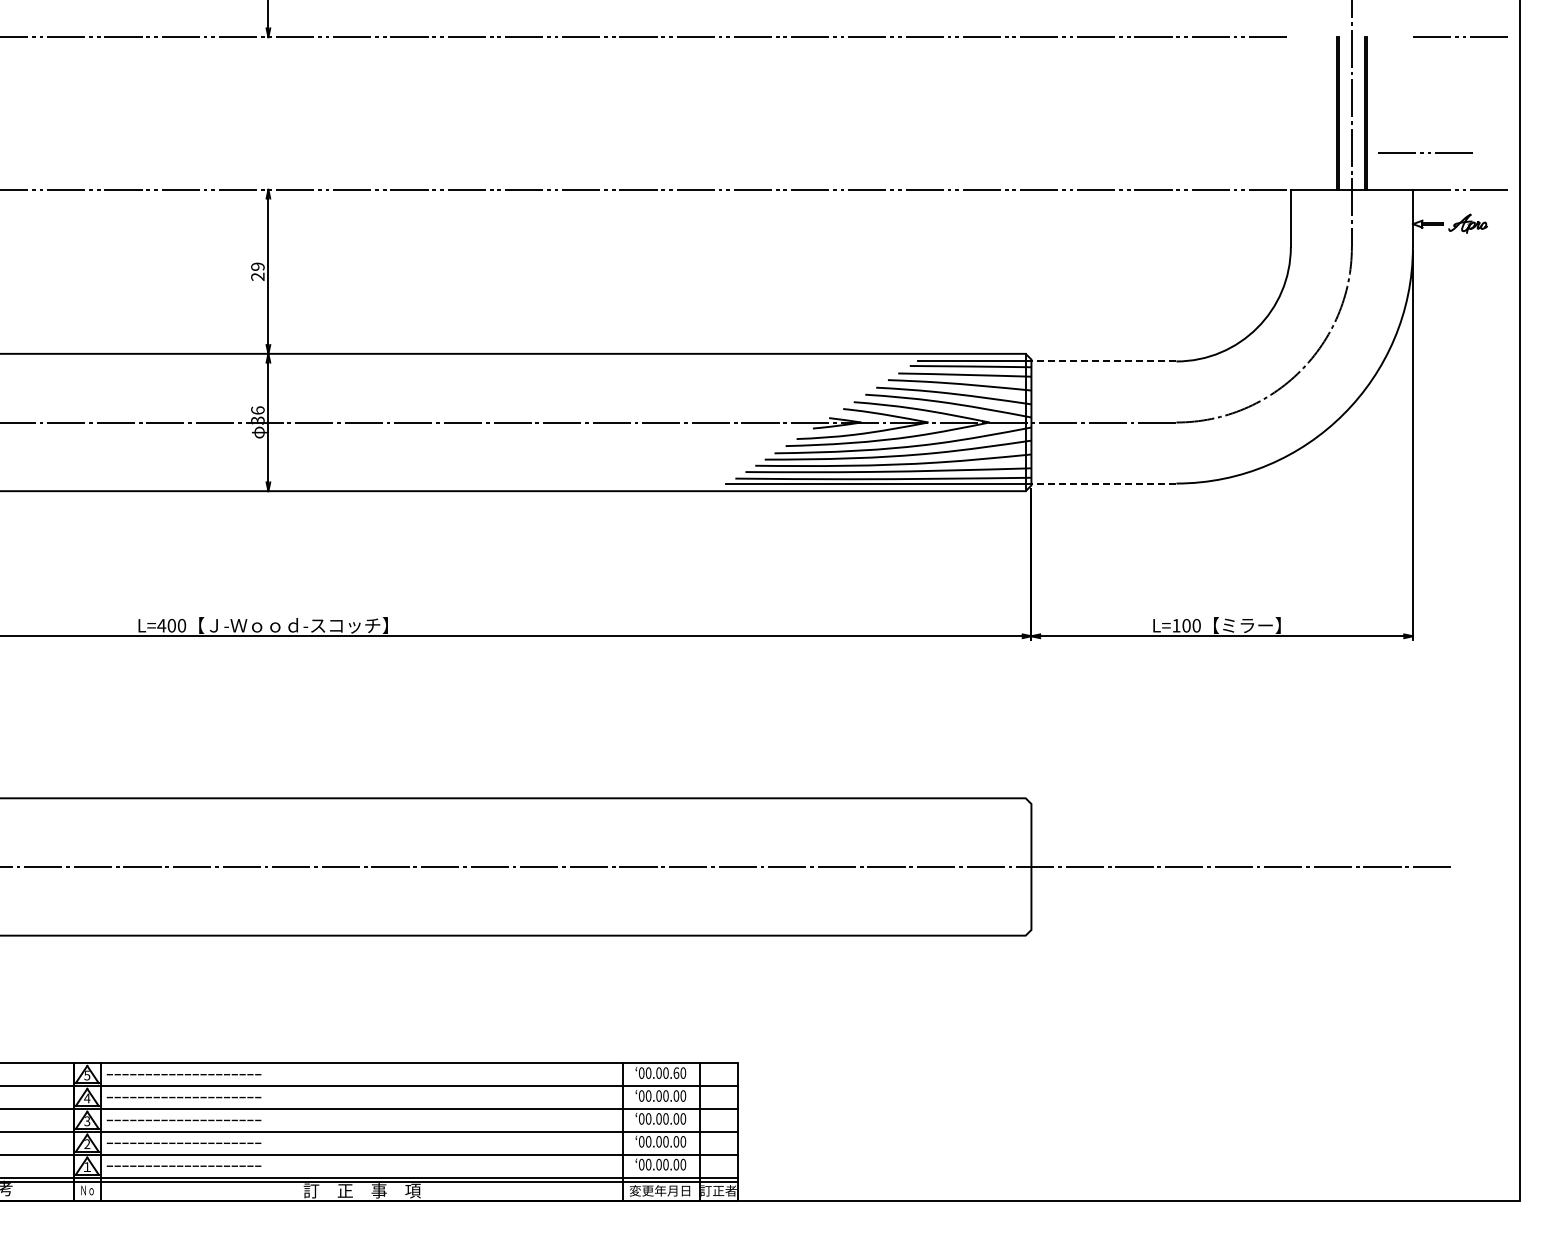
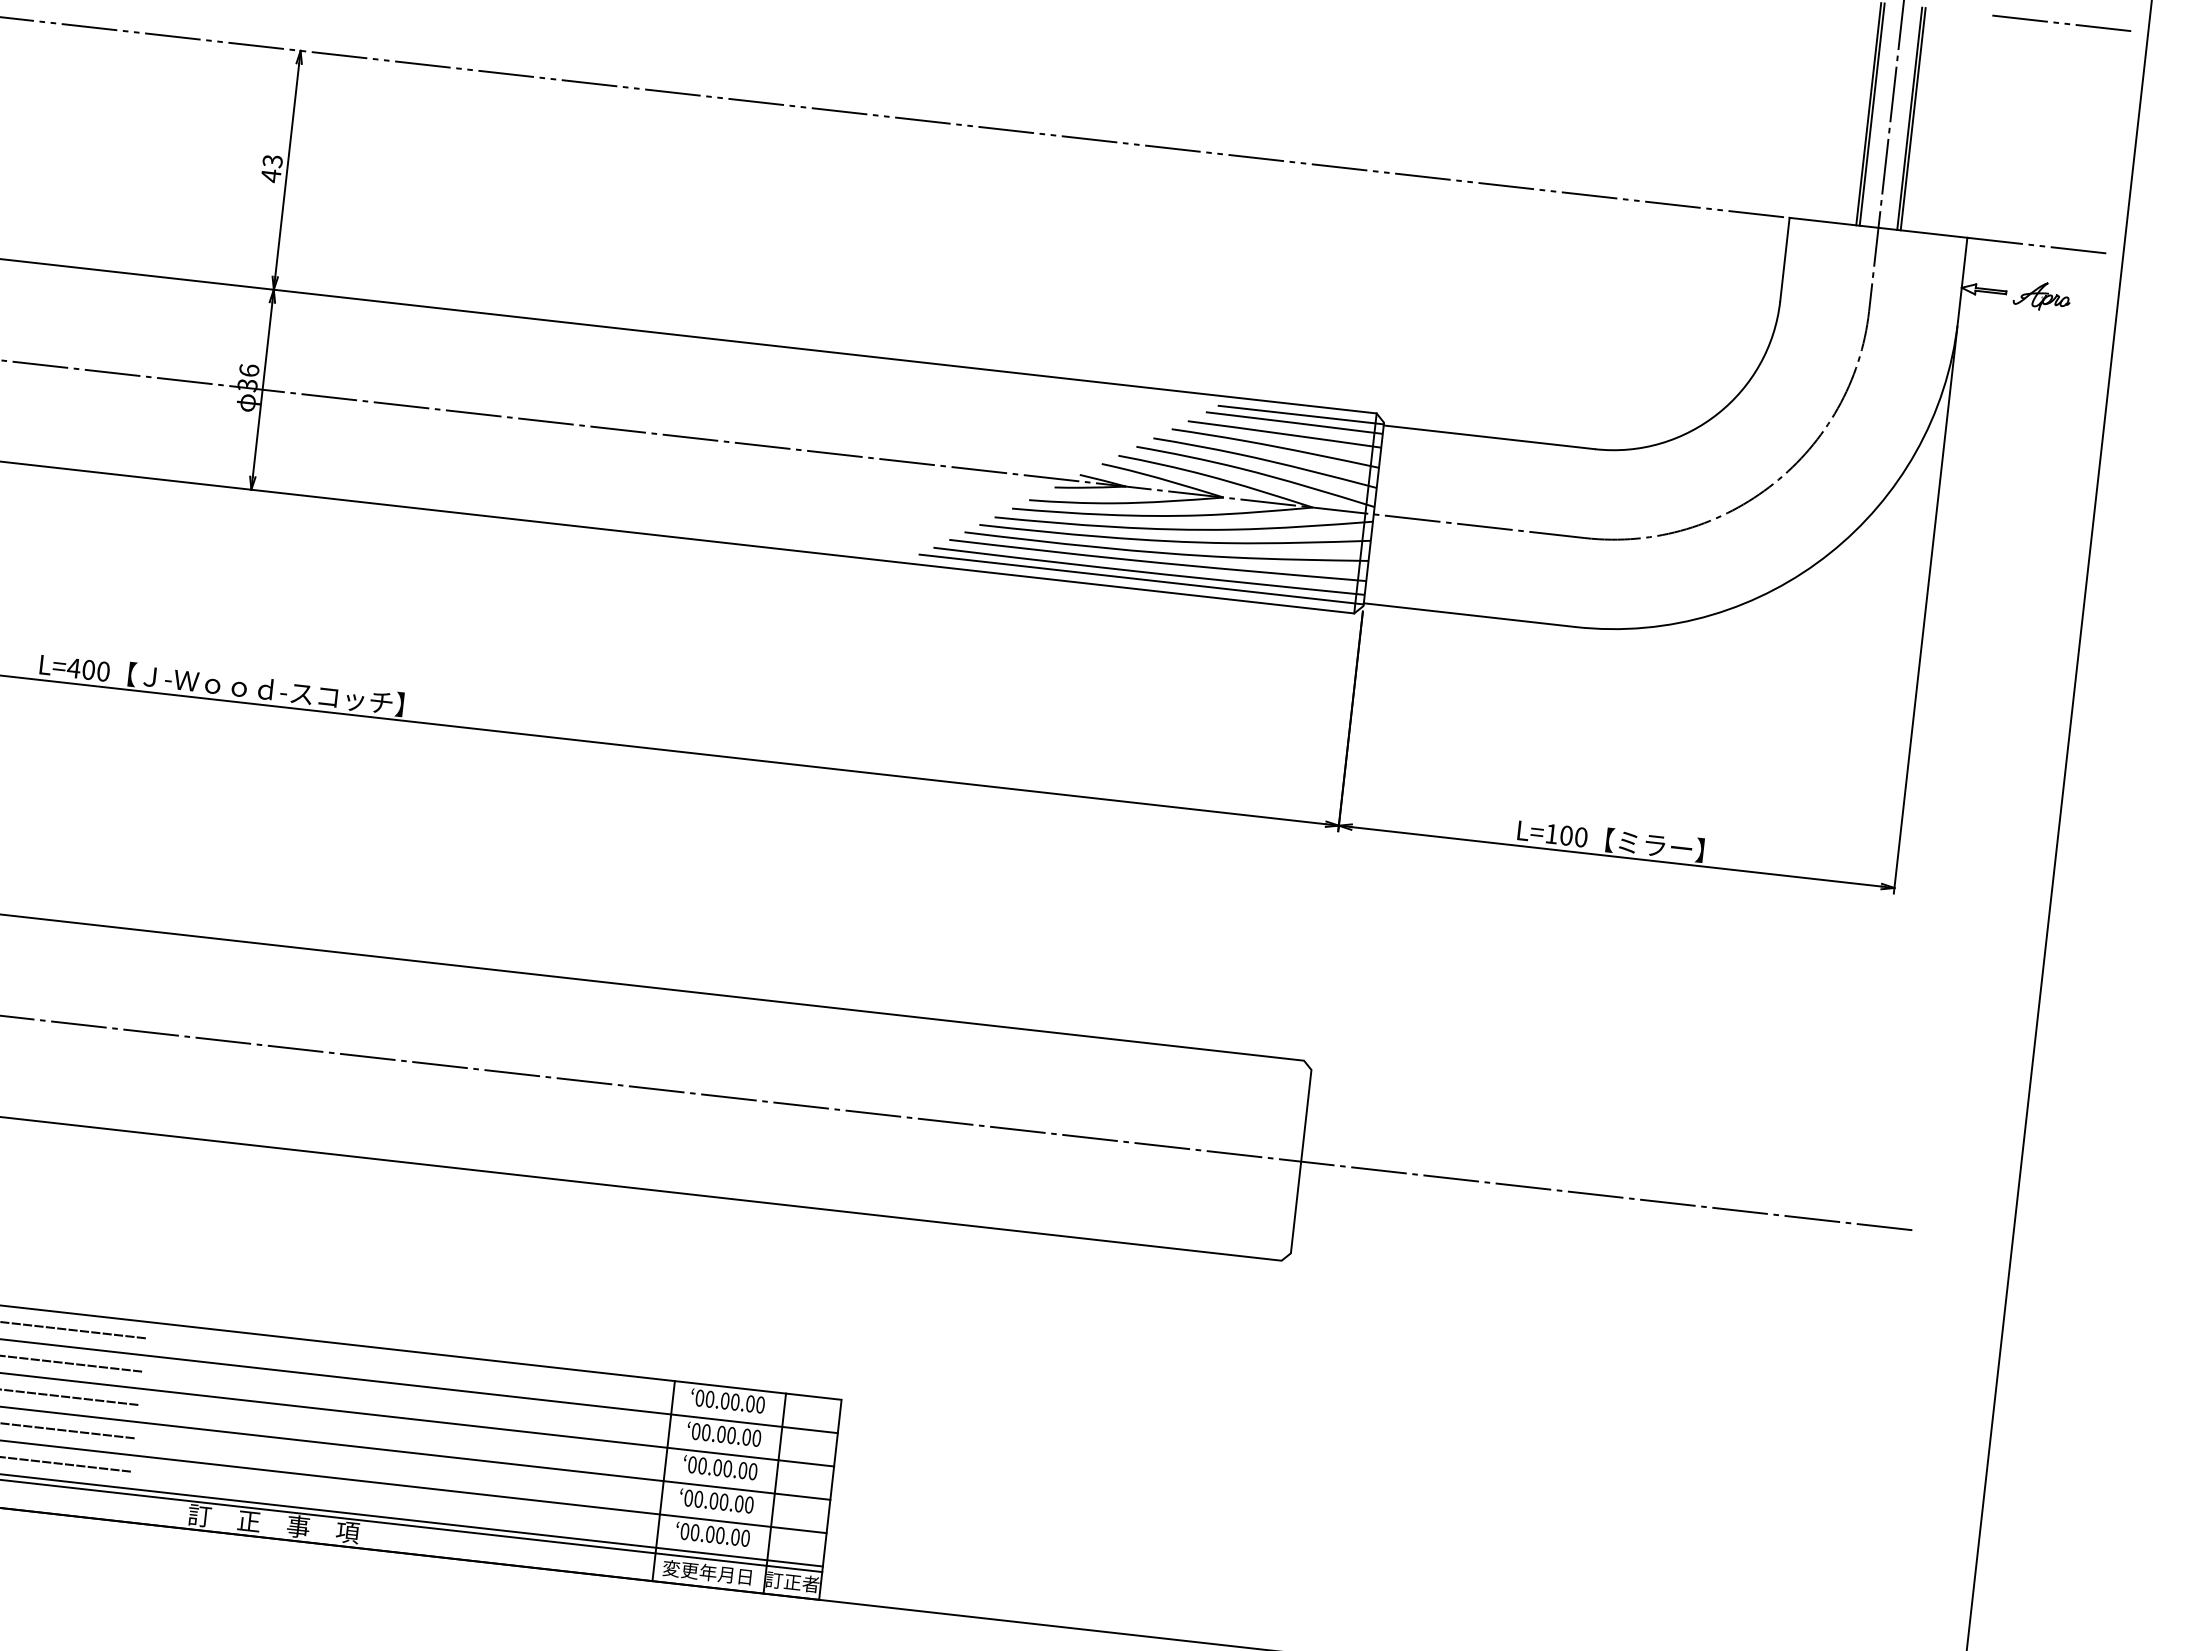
line: (1423, 152) -> (1988, 185), removed
text: (257, 271) -> (271, 168), 29 -> 43
line: (1103, 361) -> (1488, 437), dashed -> solid
line: (1103, 483) -> (1468, 614), dashed -> solid
text: (676, 1072) -> (750, 1402), 00.00.60 -> 00.00.00

